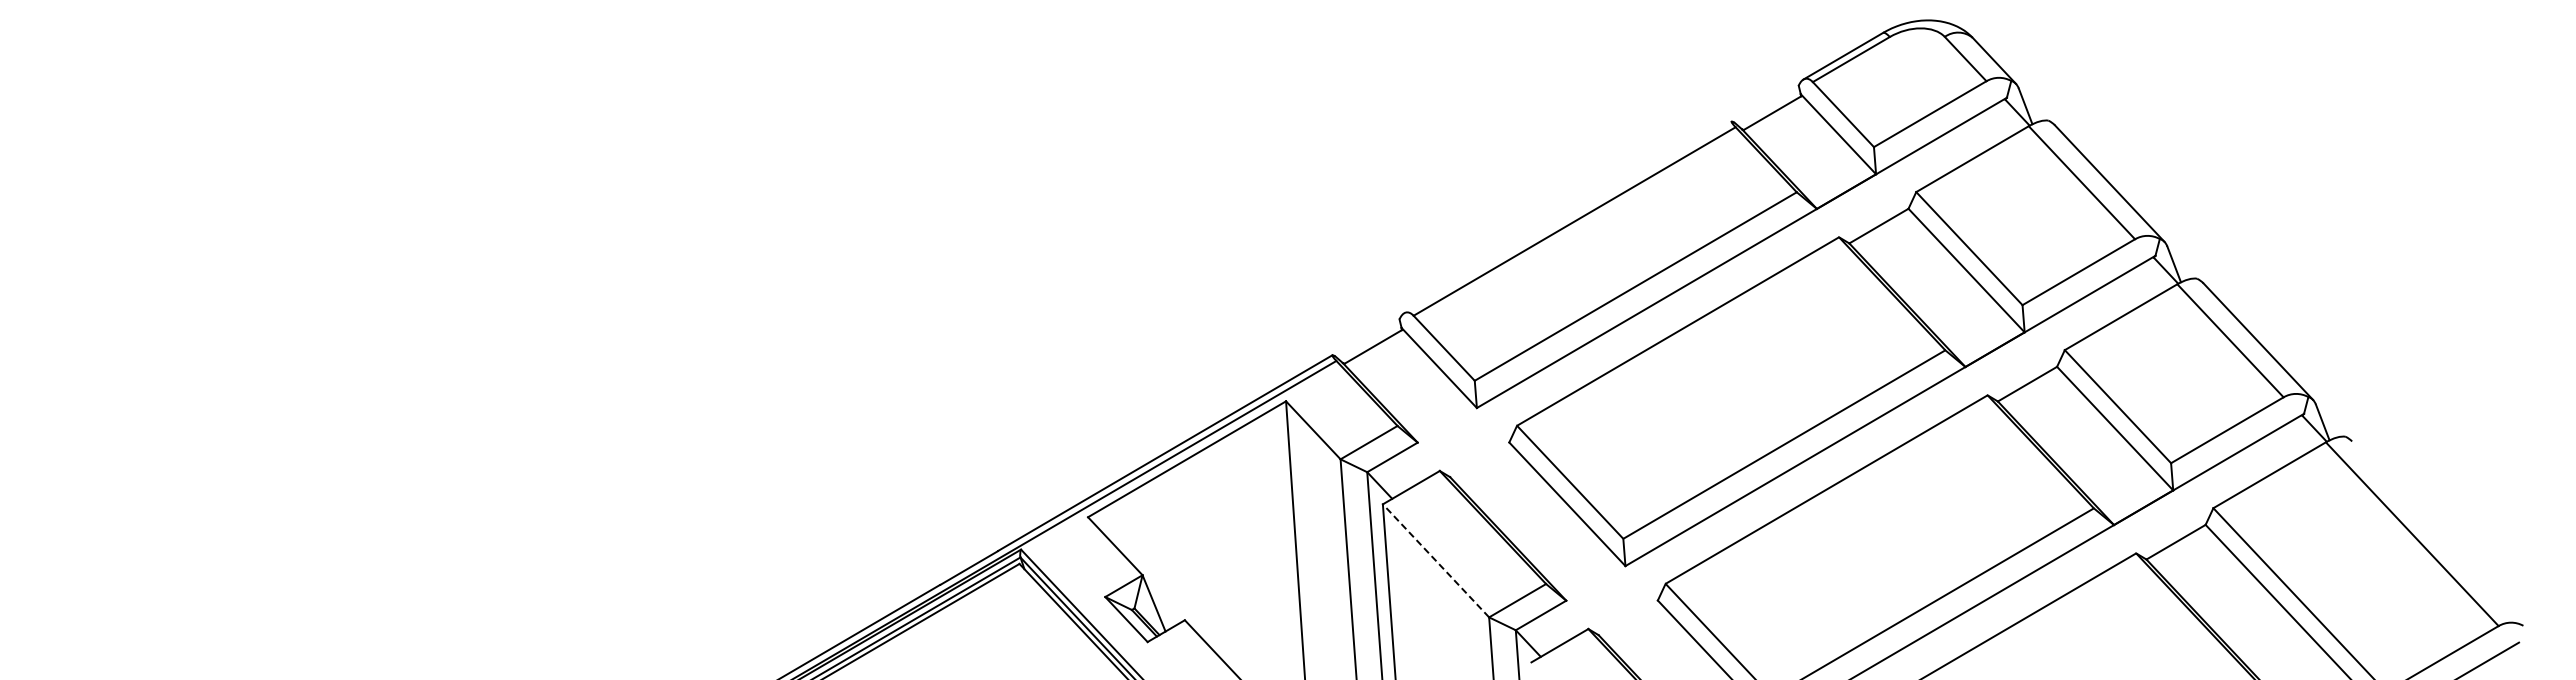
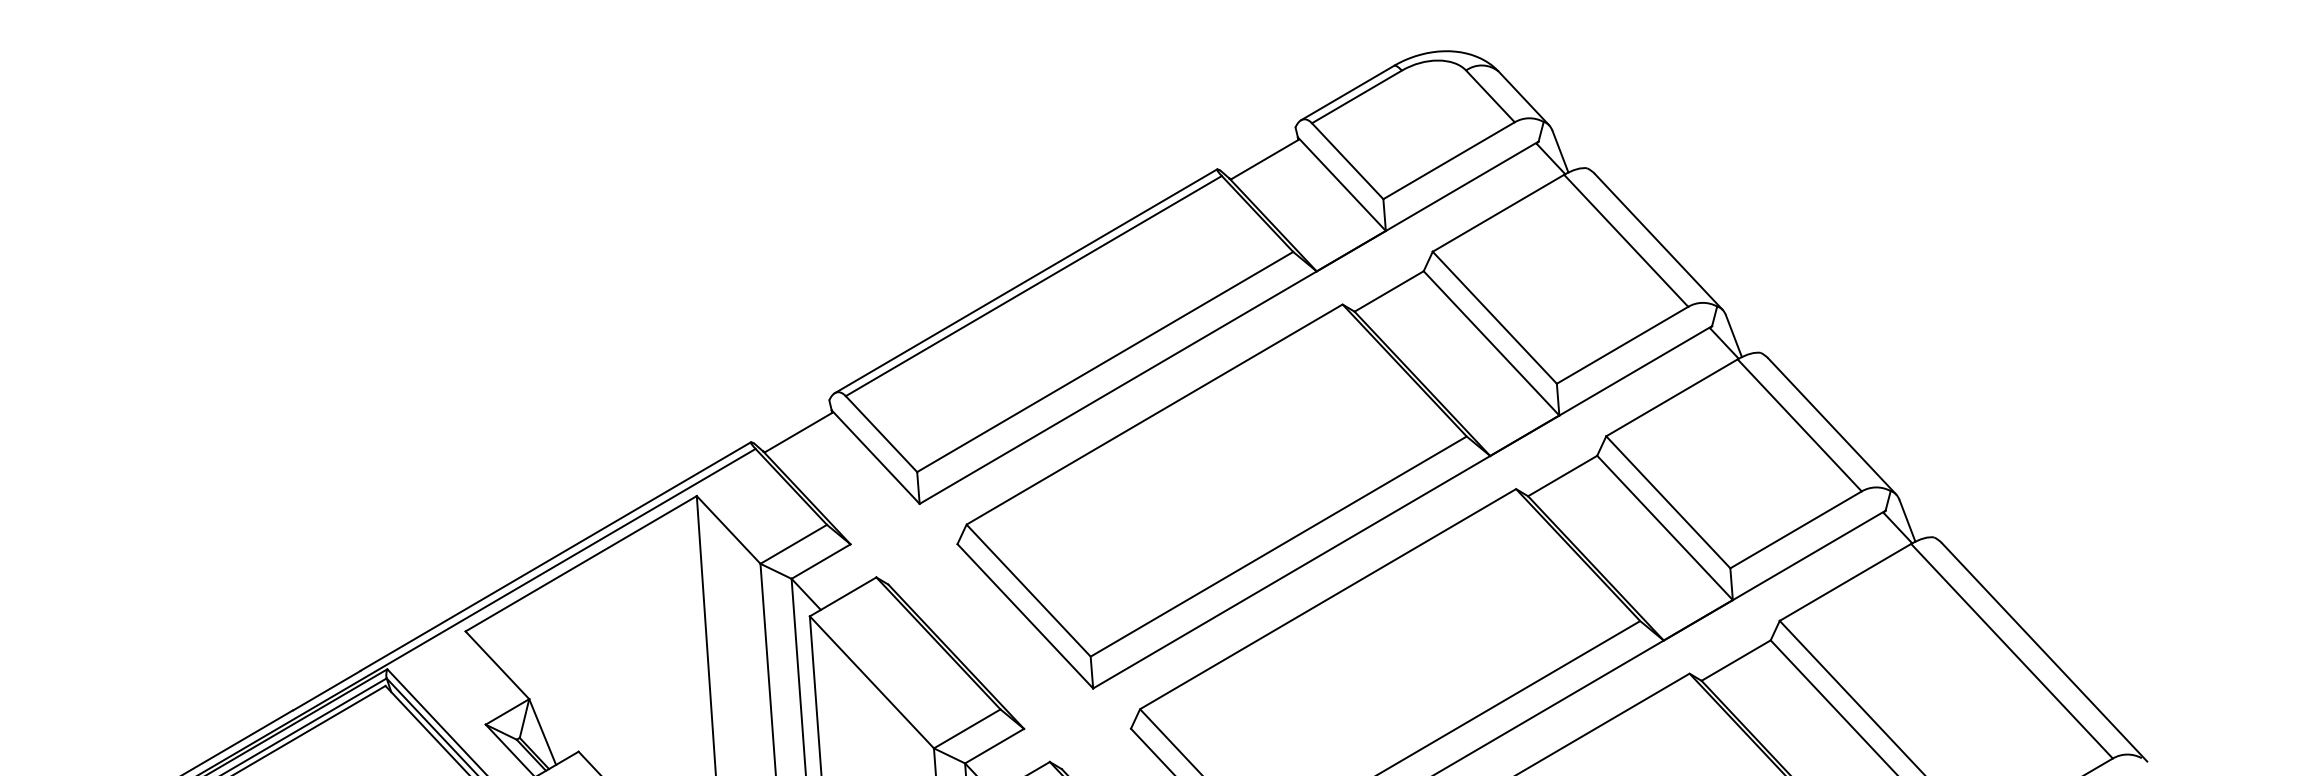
line: (1567, 217) -> (1025, 281), added
line: (2440, 534) -> (2044, 651), added
line: (1436, 560) -> (872, 681), dashed -> solid

